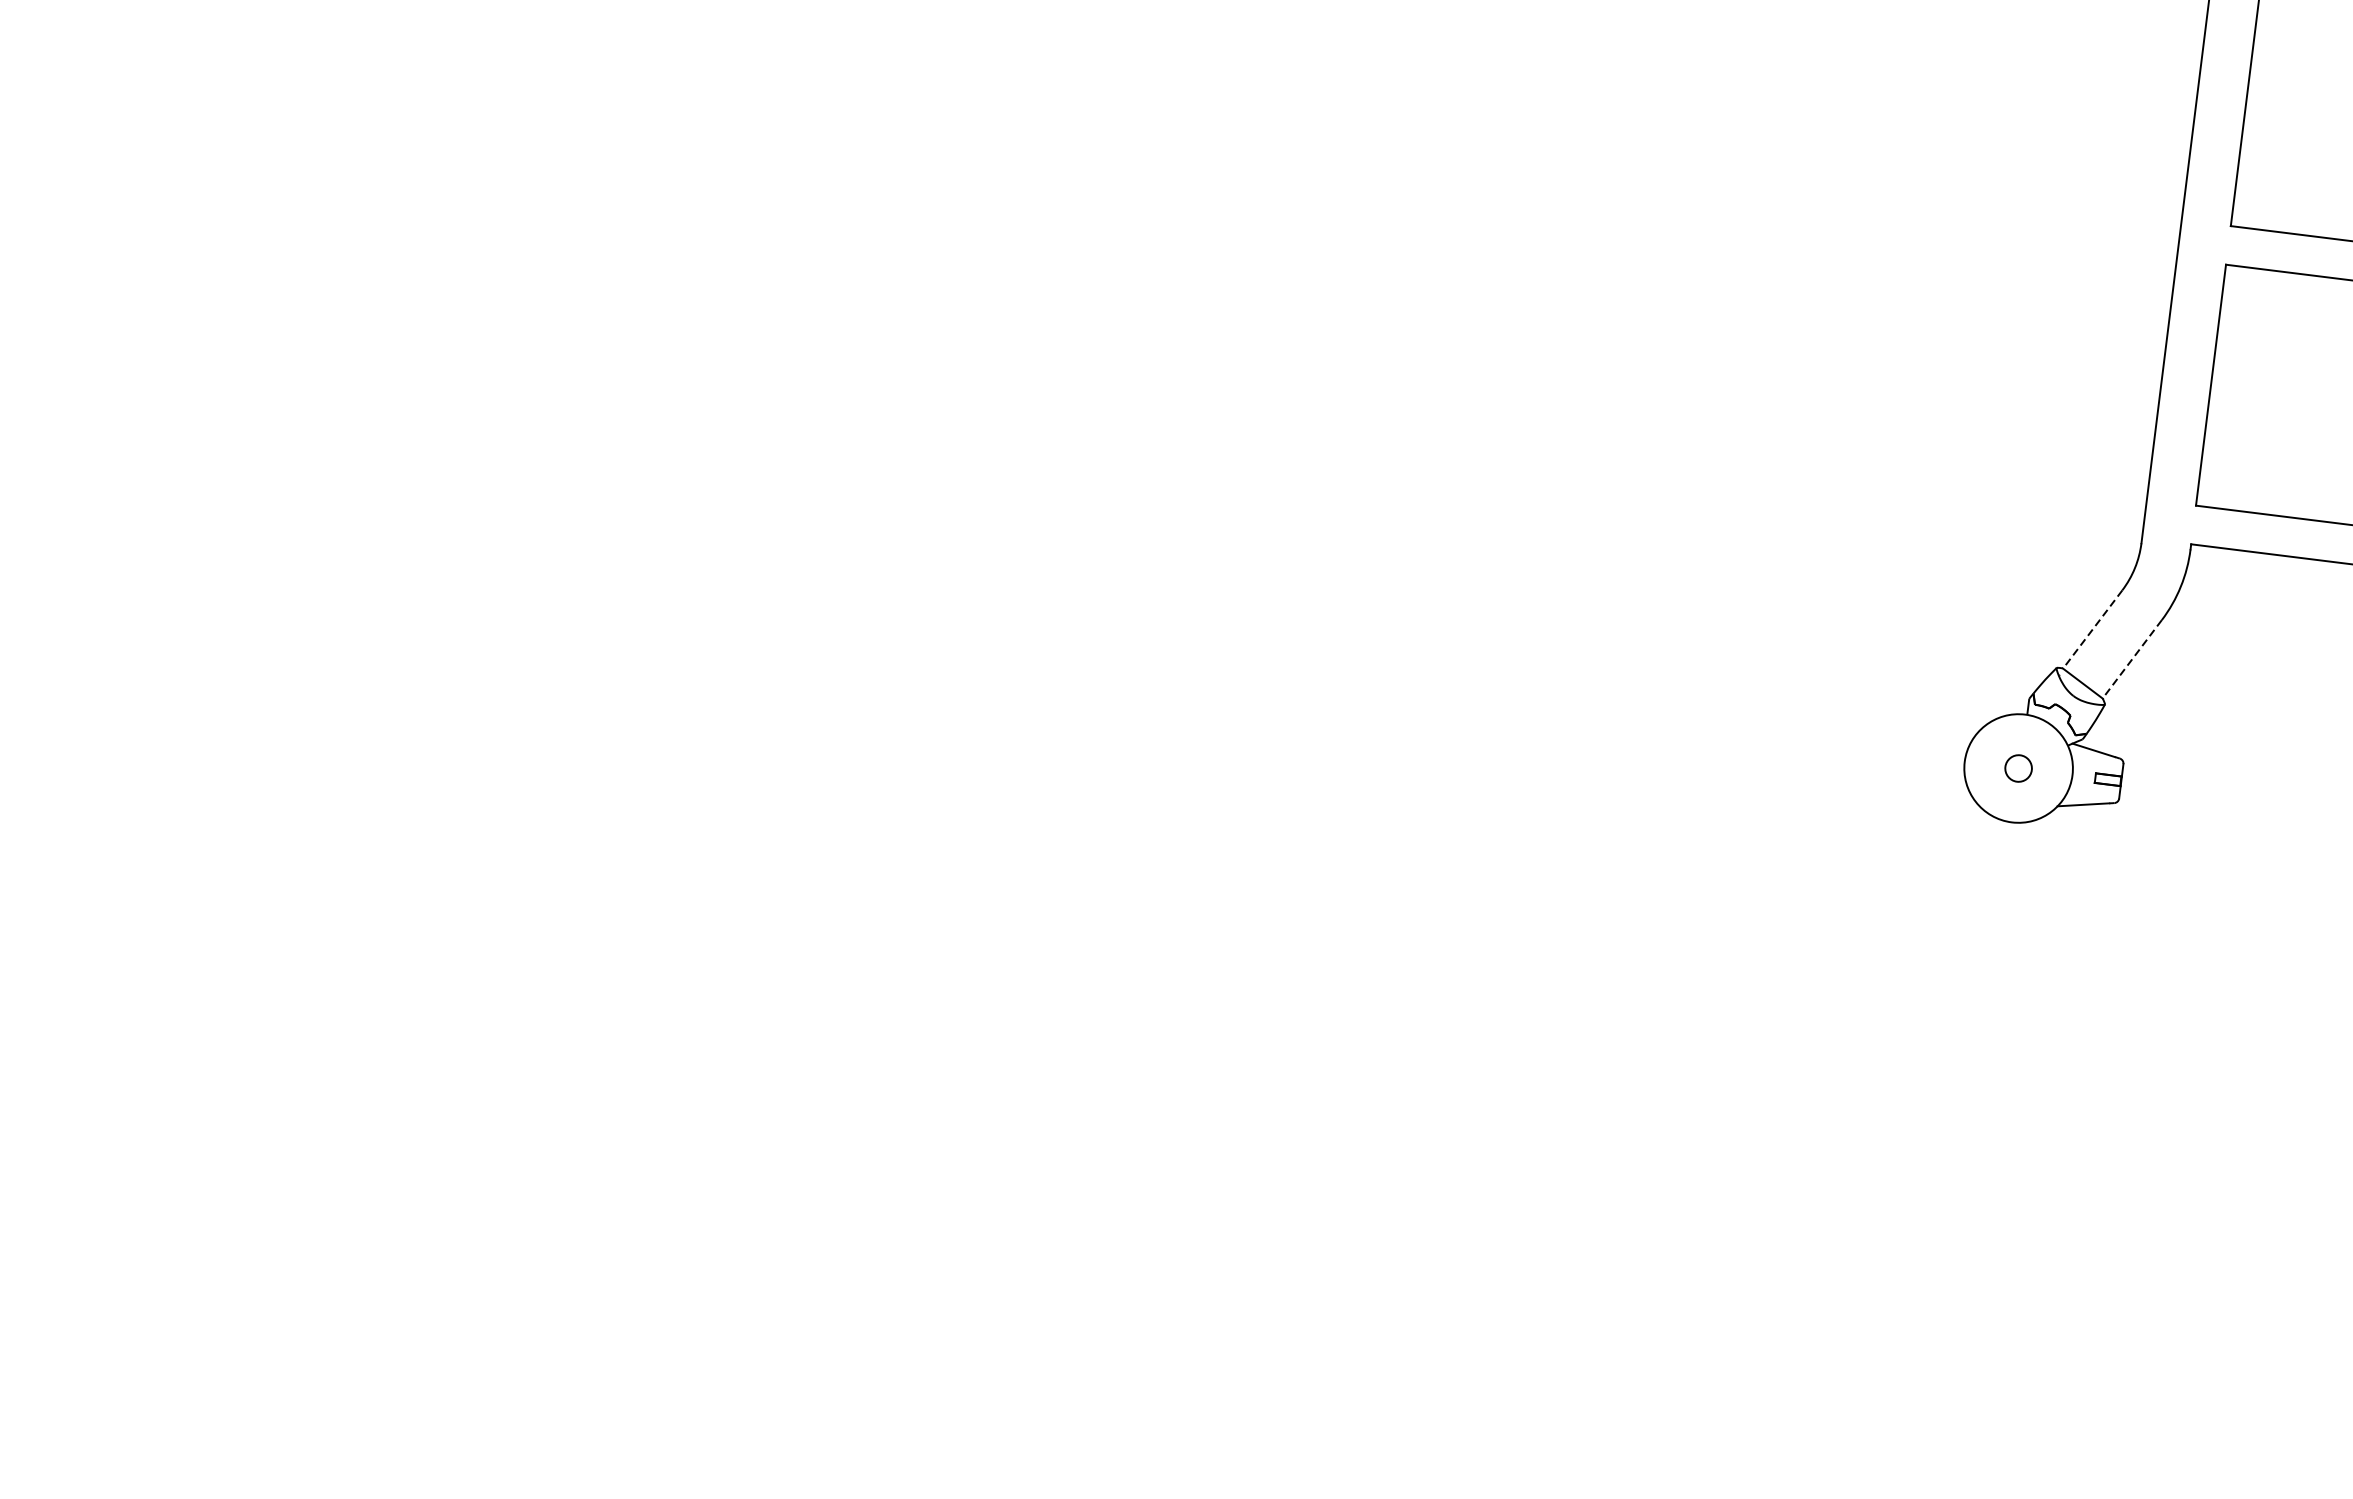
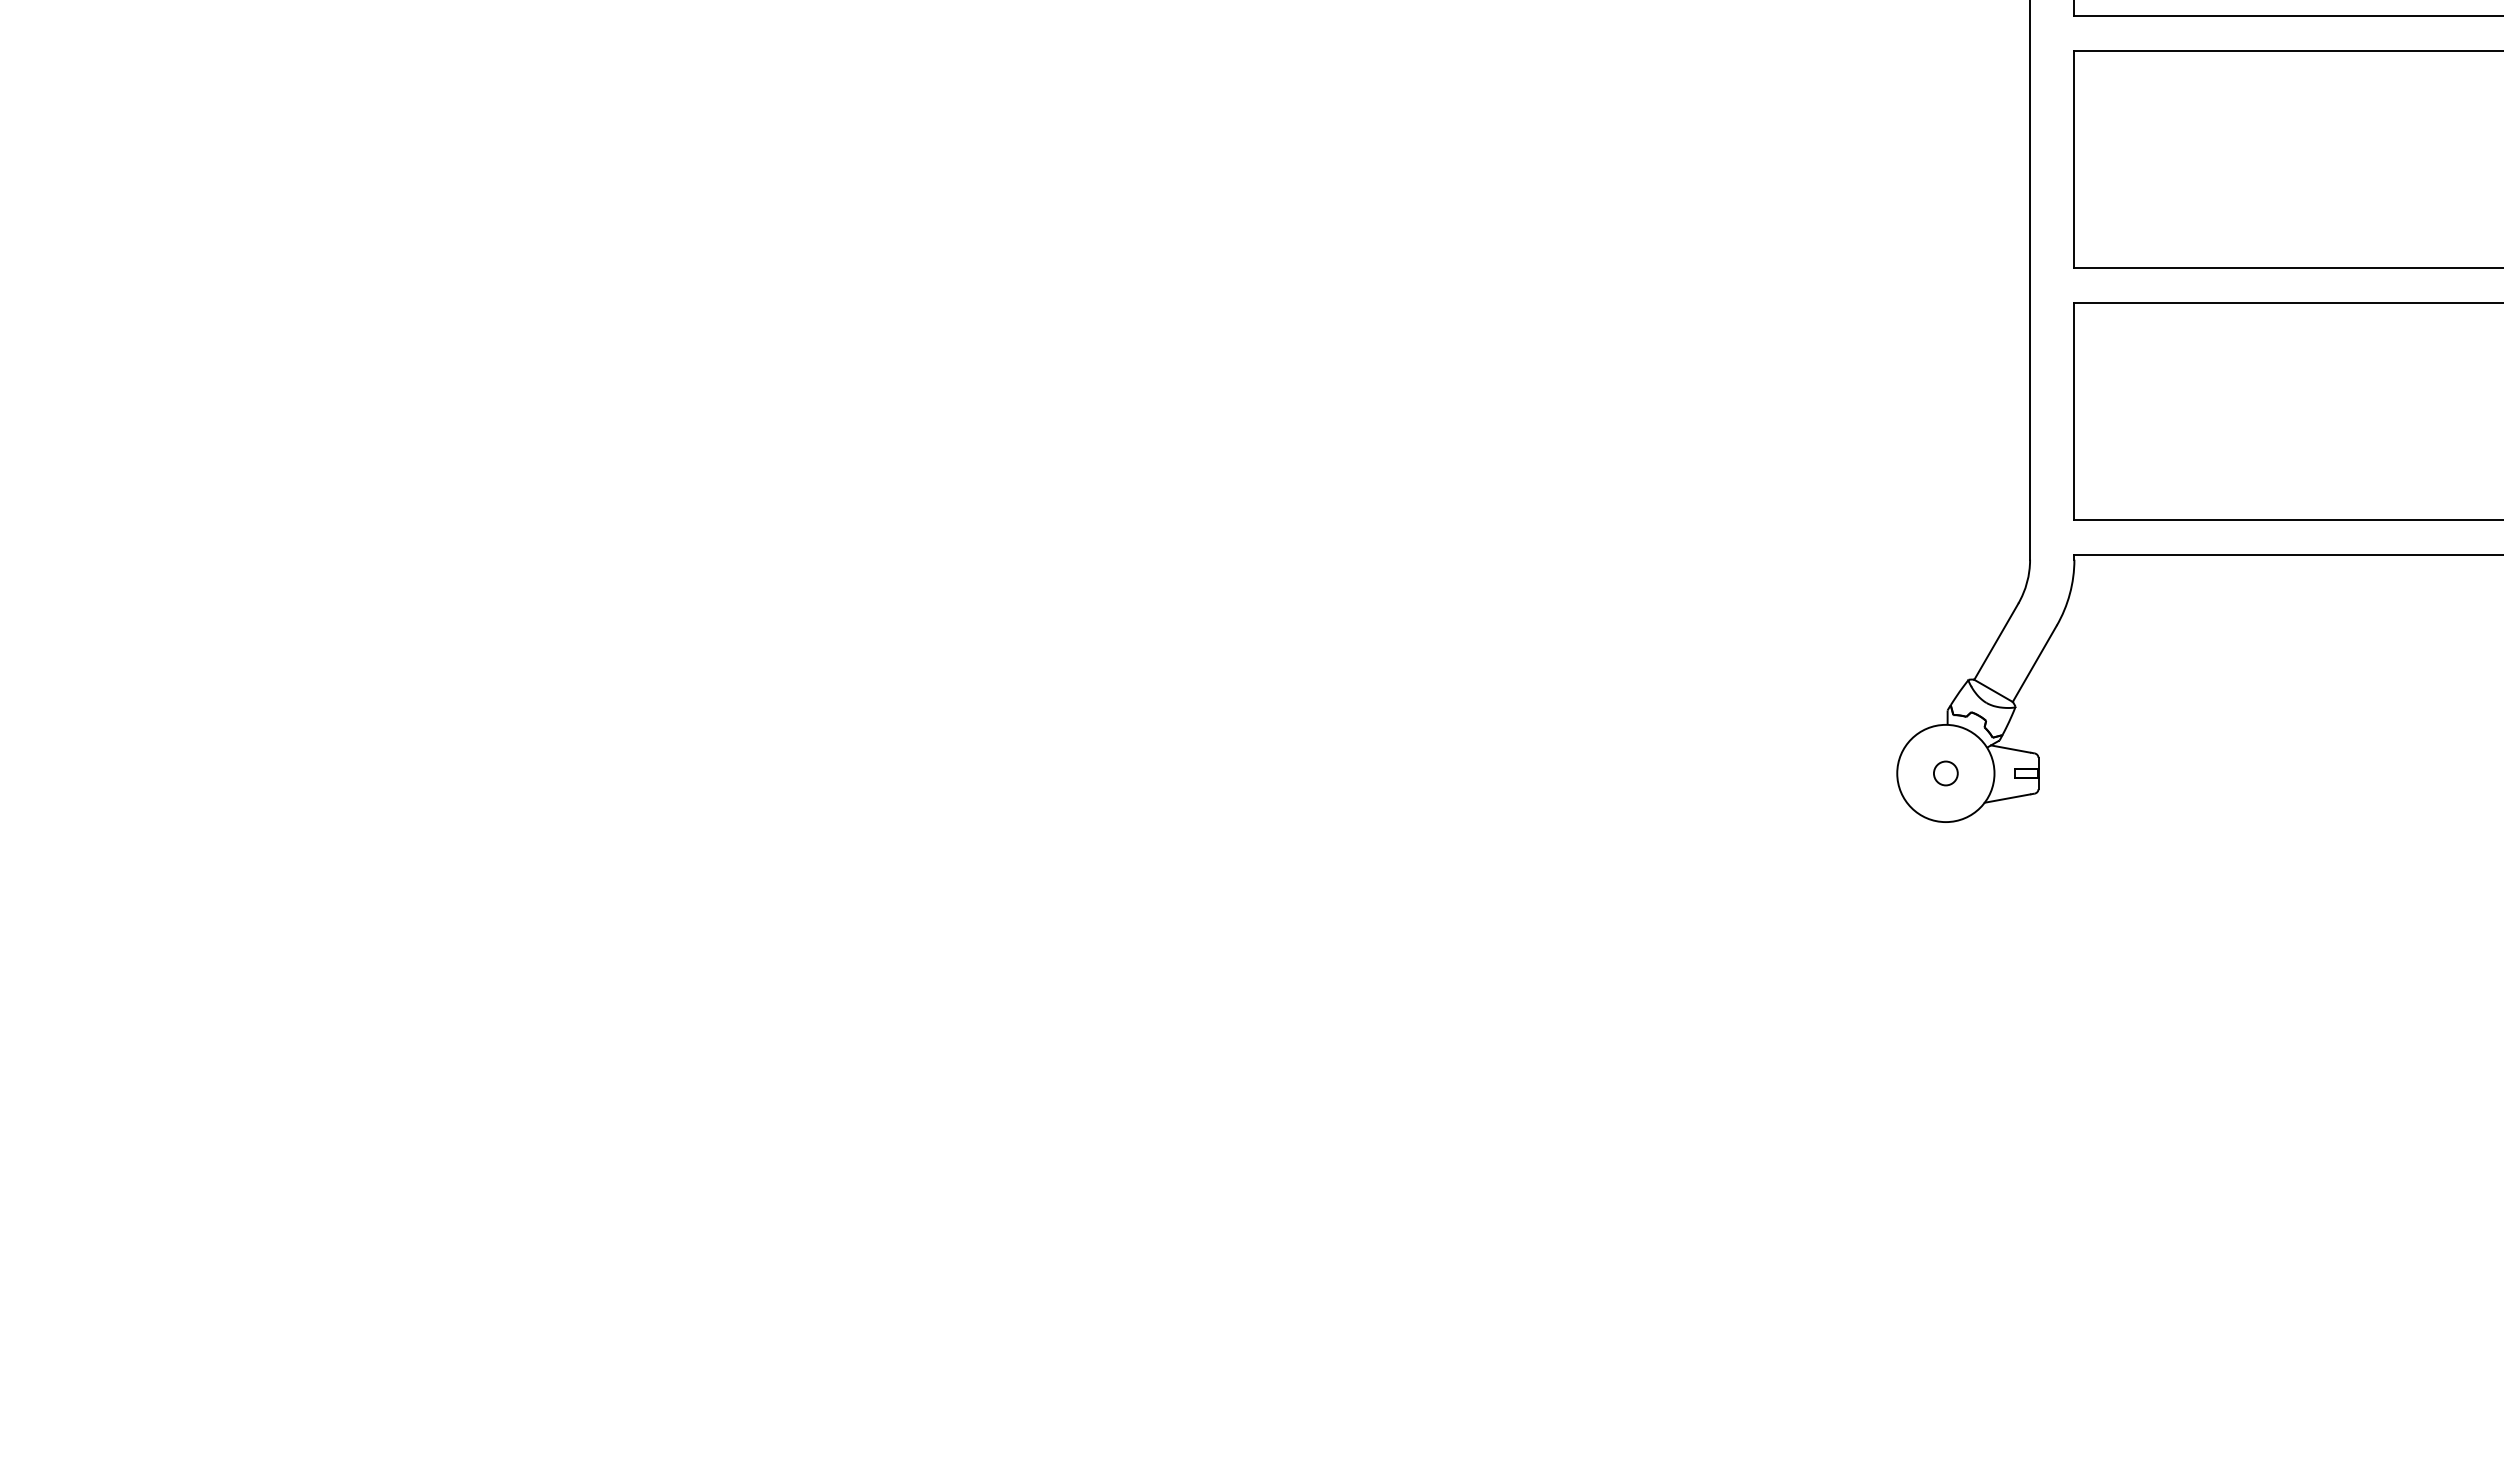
line: (2092, 629) -> (1996, 641), dashed -> solid
line: (2132, 658) -> (2034, 663), dashed -> solid

